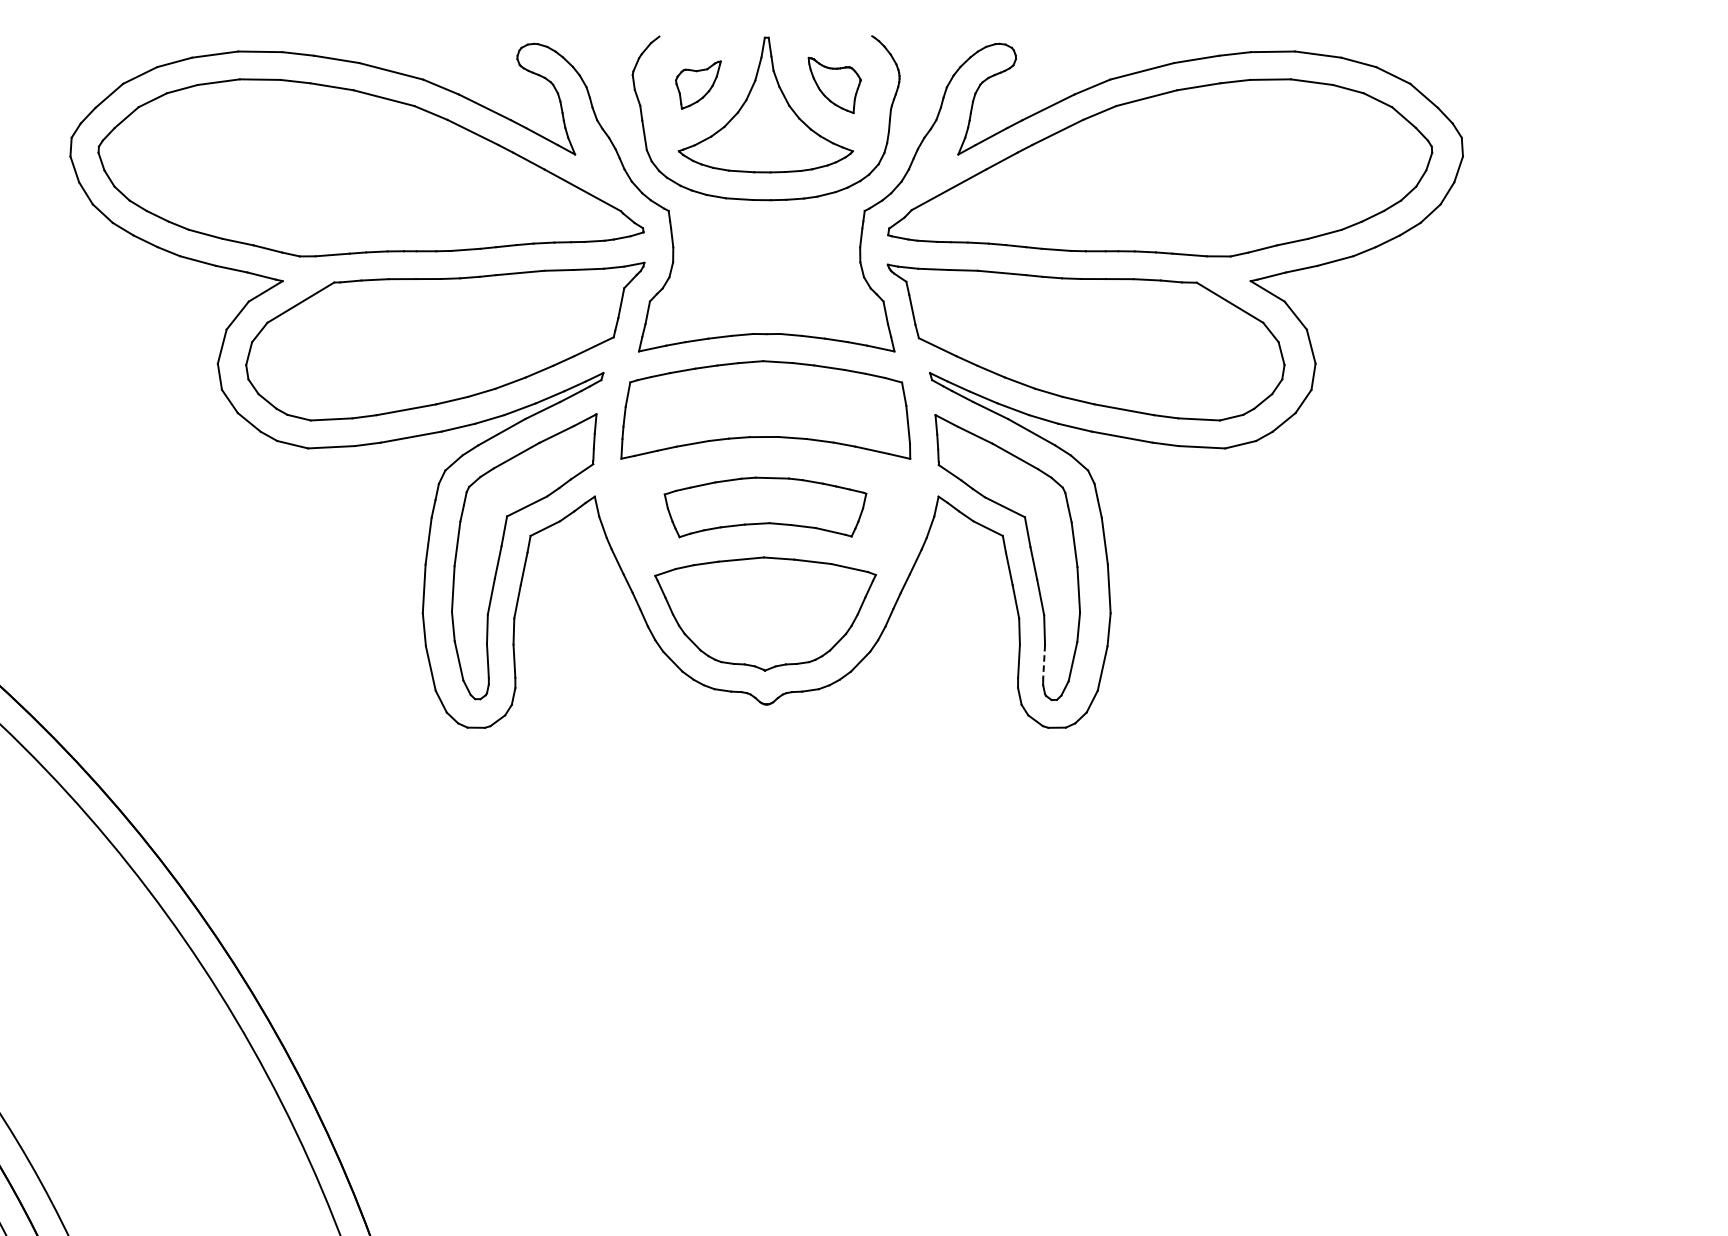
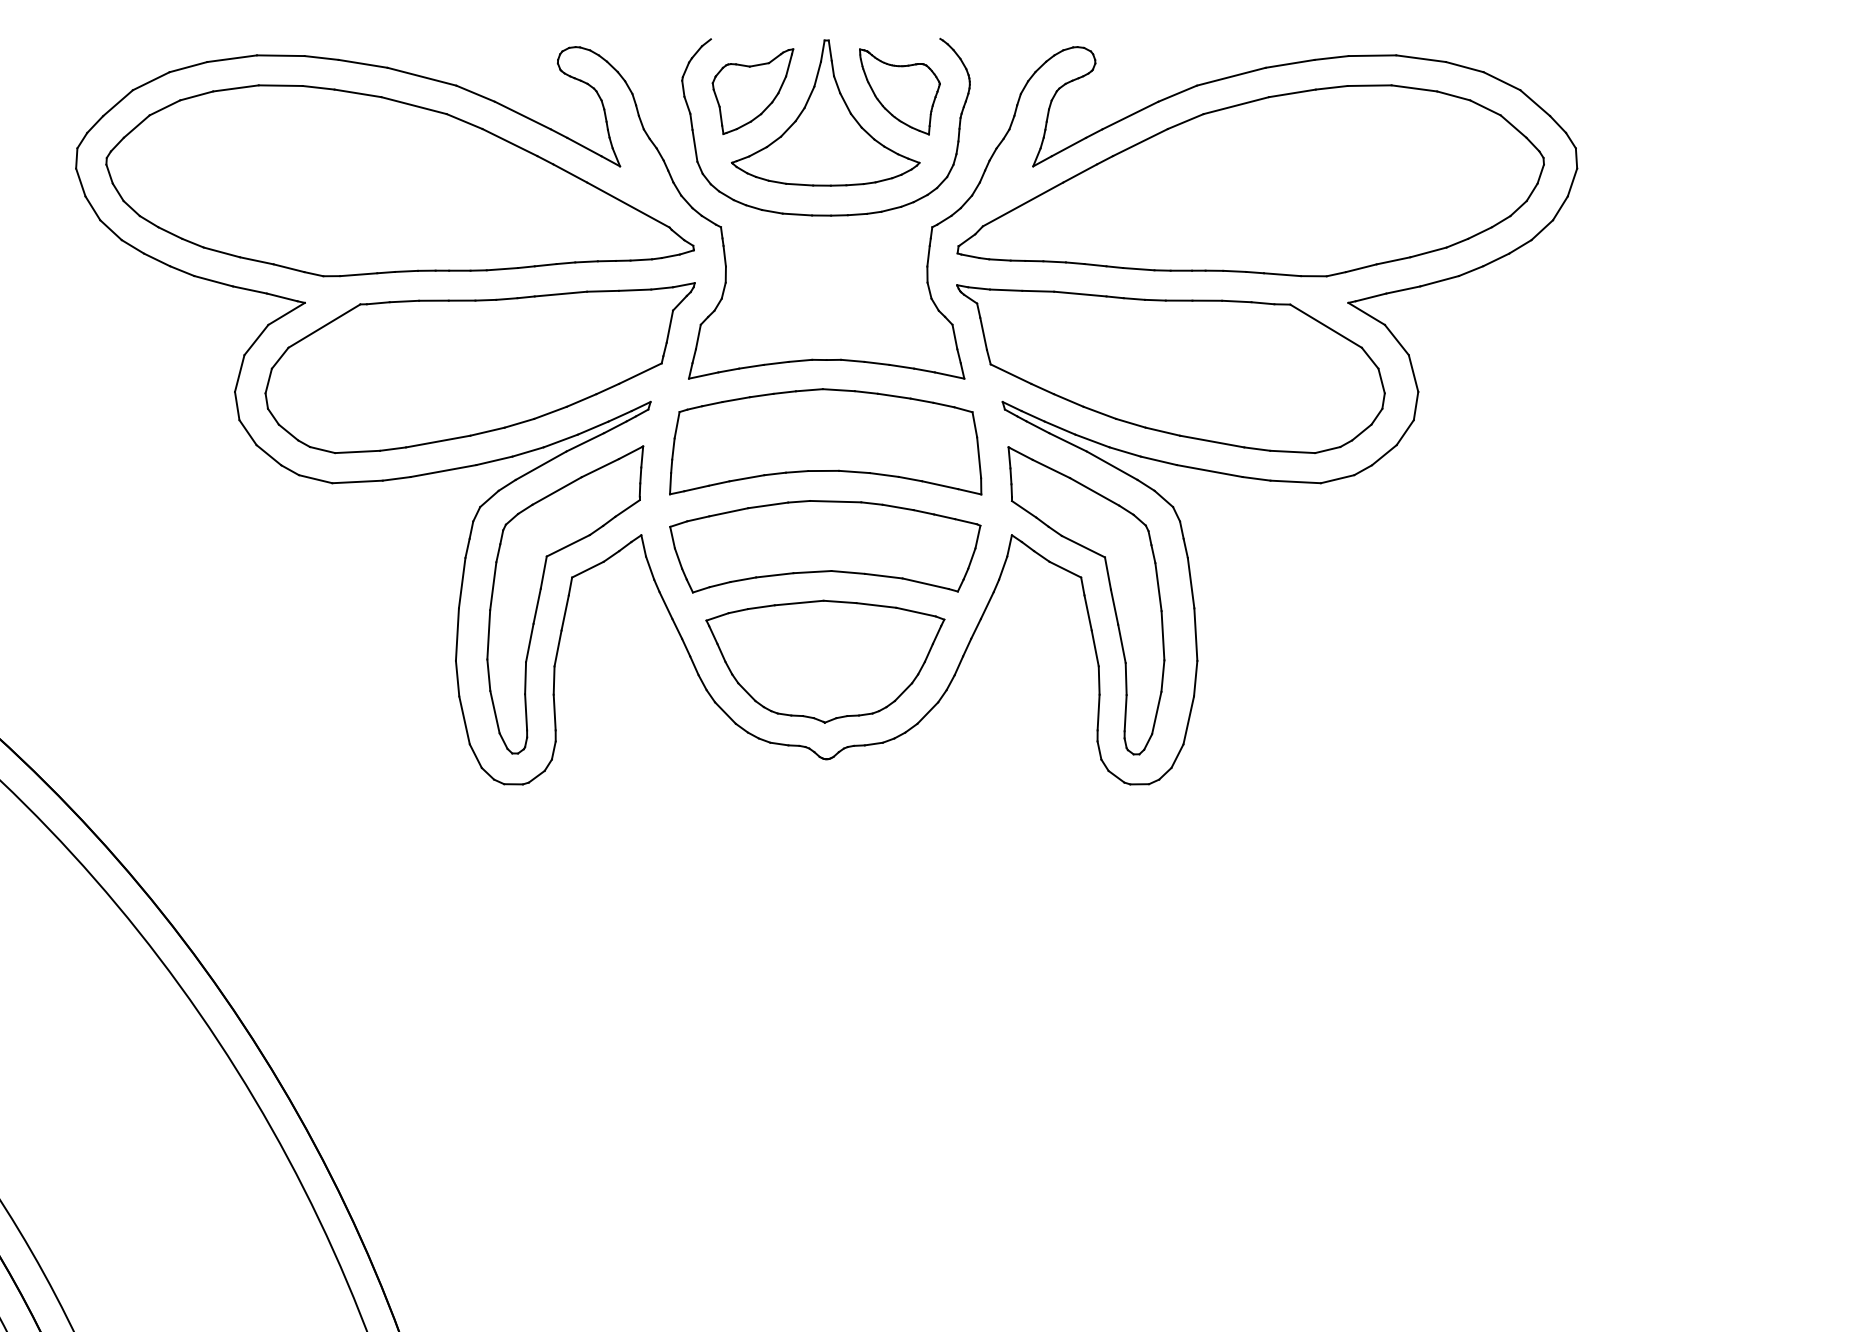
part: (697, 85) -> (752, 91), size x1.67
part: (834, 85) -> (899, 91), size x1.43
part: (765, 507) -> (825, 546), size x1.43
line: (1043, 662) -> (1125, 713), dashed -> solid

